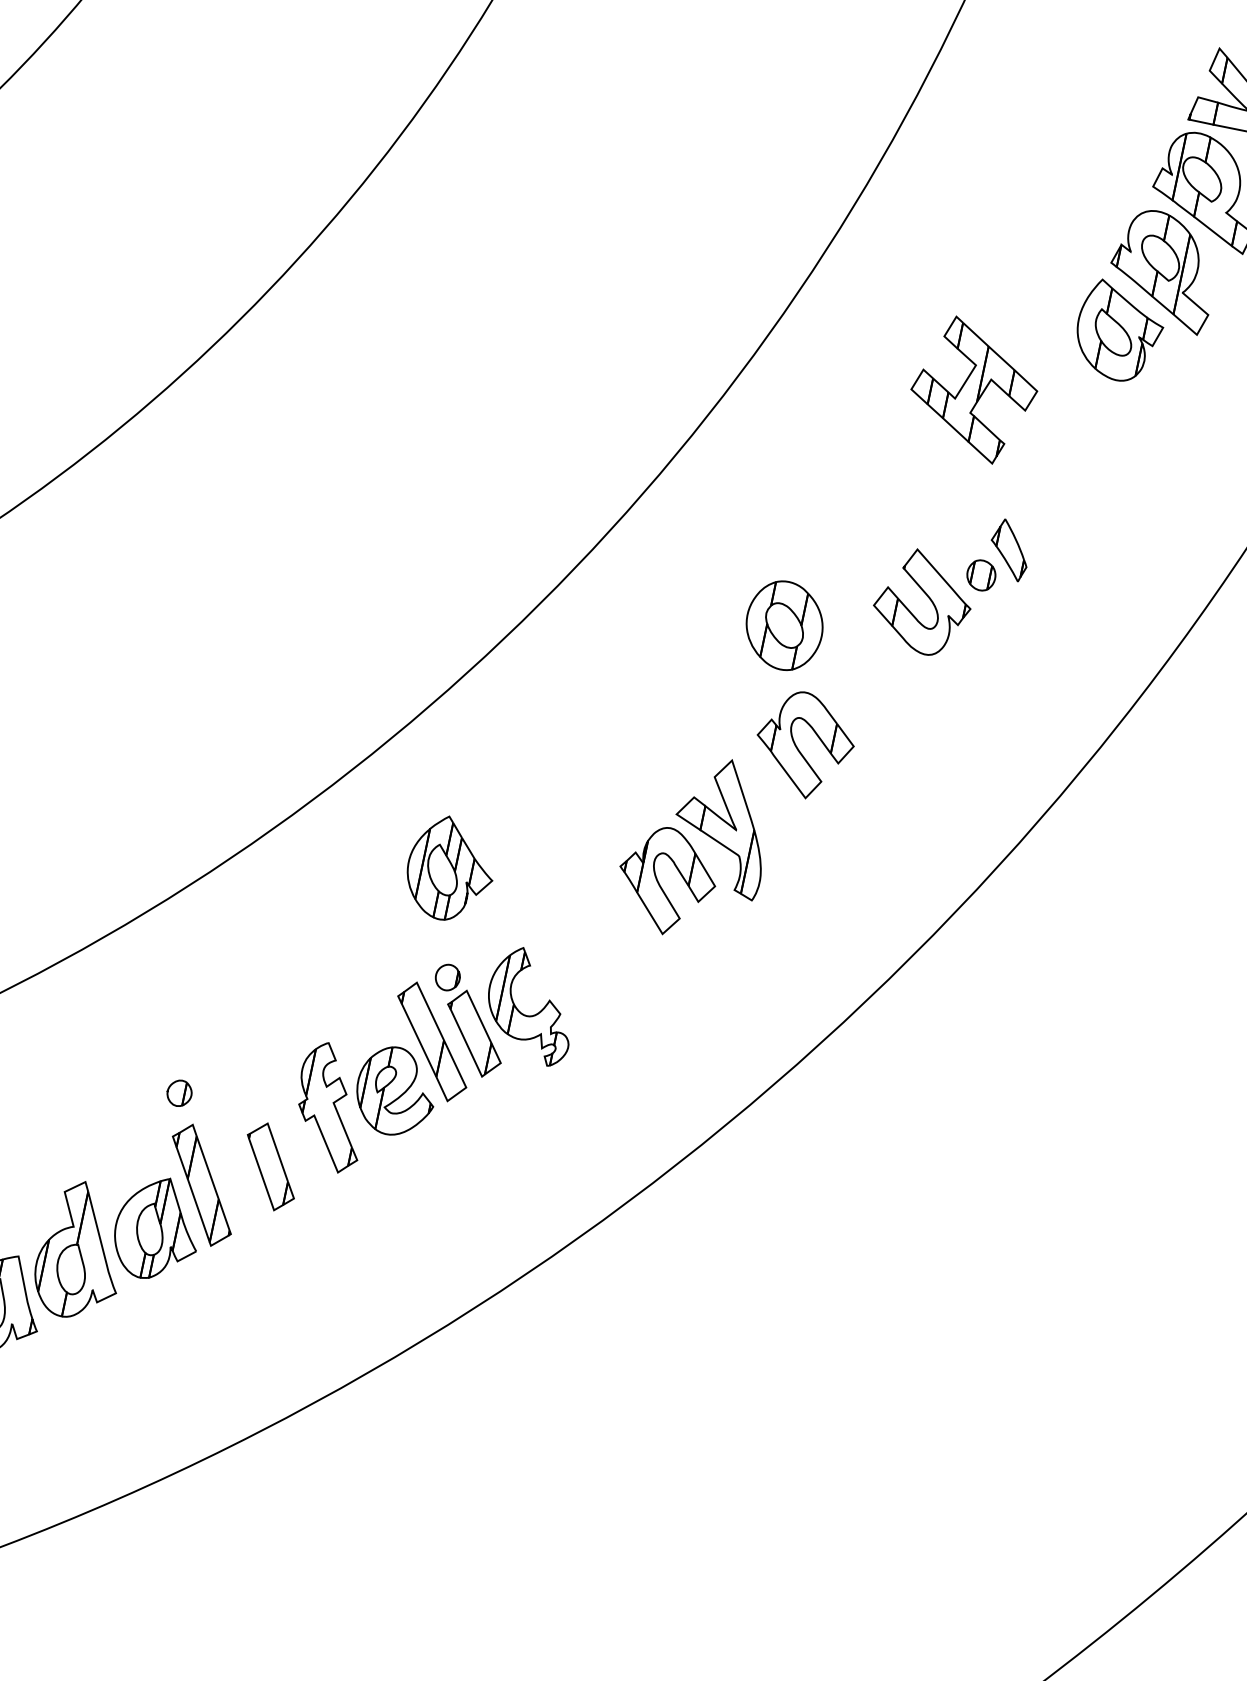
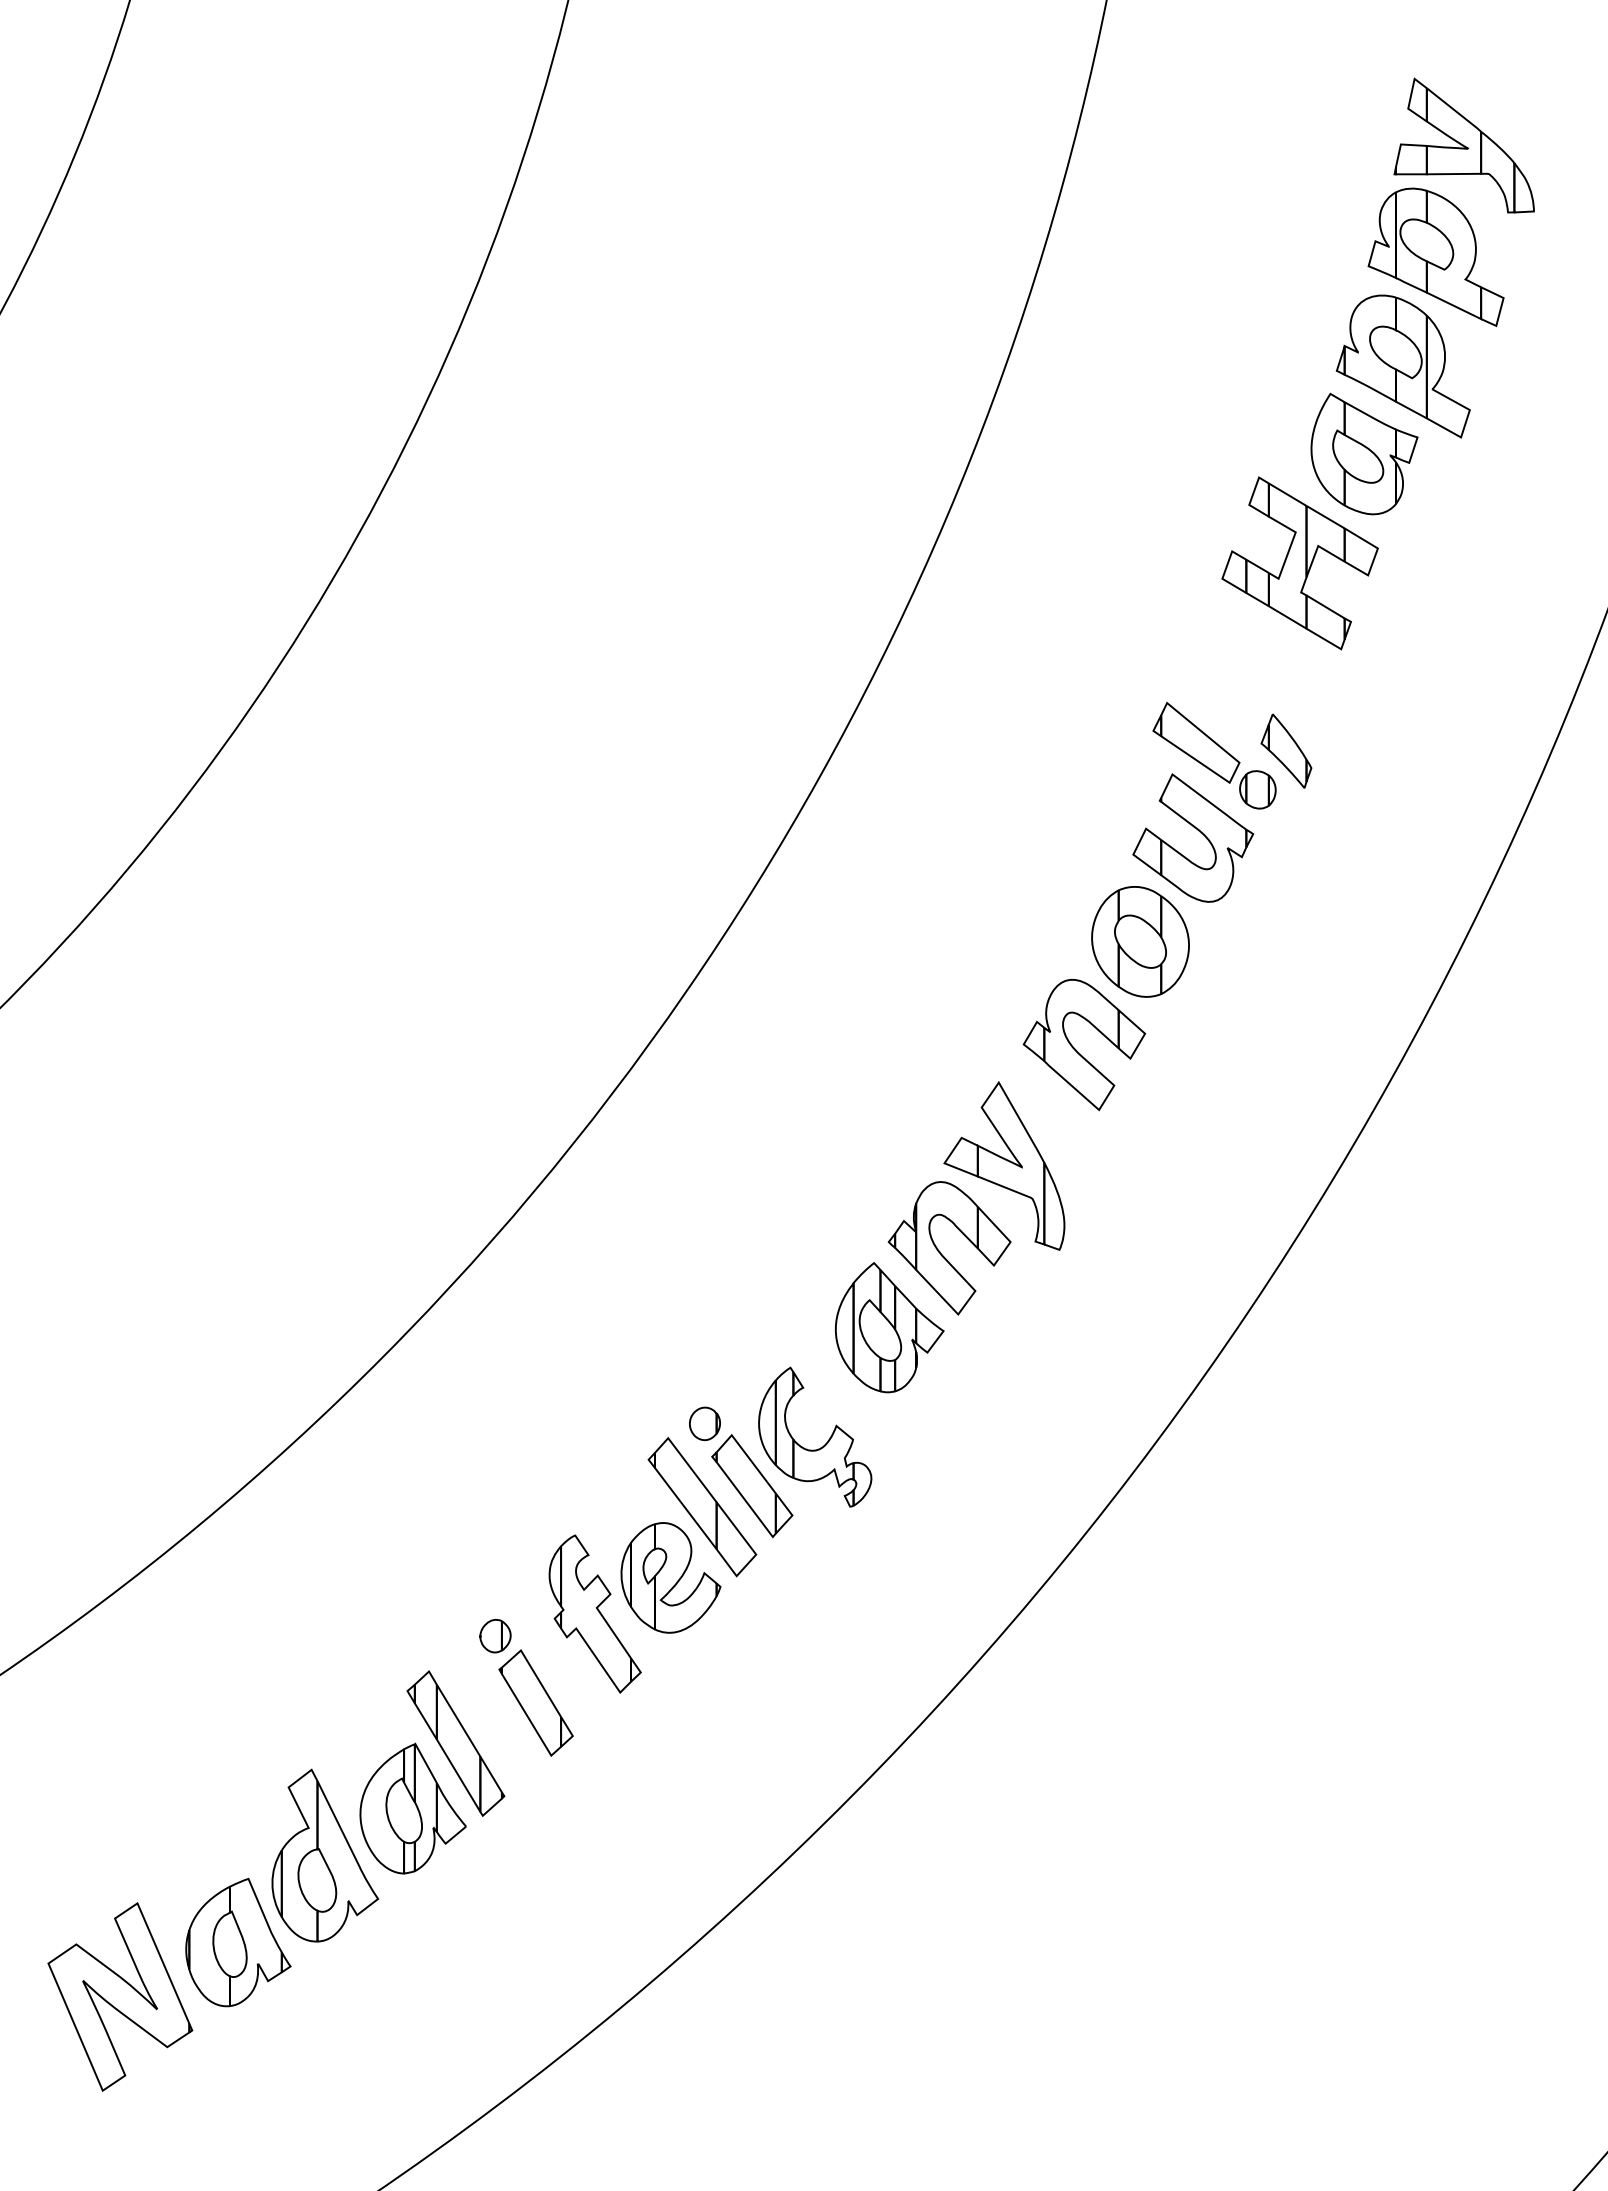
part: (973, 390) -> (1299, 563), moved
part: (941, 528) -> (1196, 742), added
part: (784, 625) -> (1140, 941), moved
part: (450, 869) -> (889, 1327), moved
part: (179, 1092) -> (495, 1635), moved

